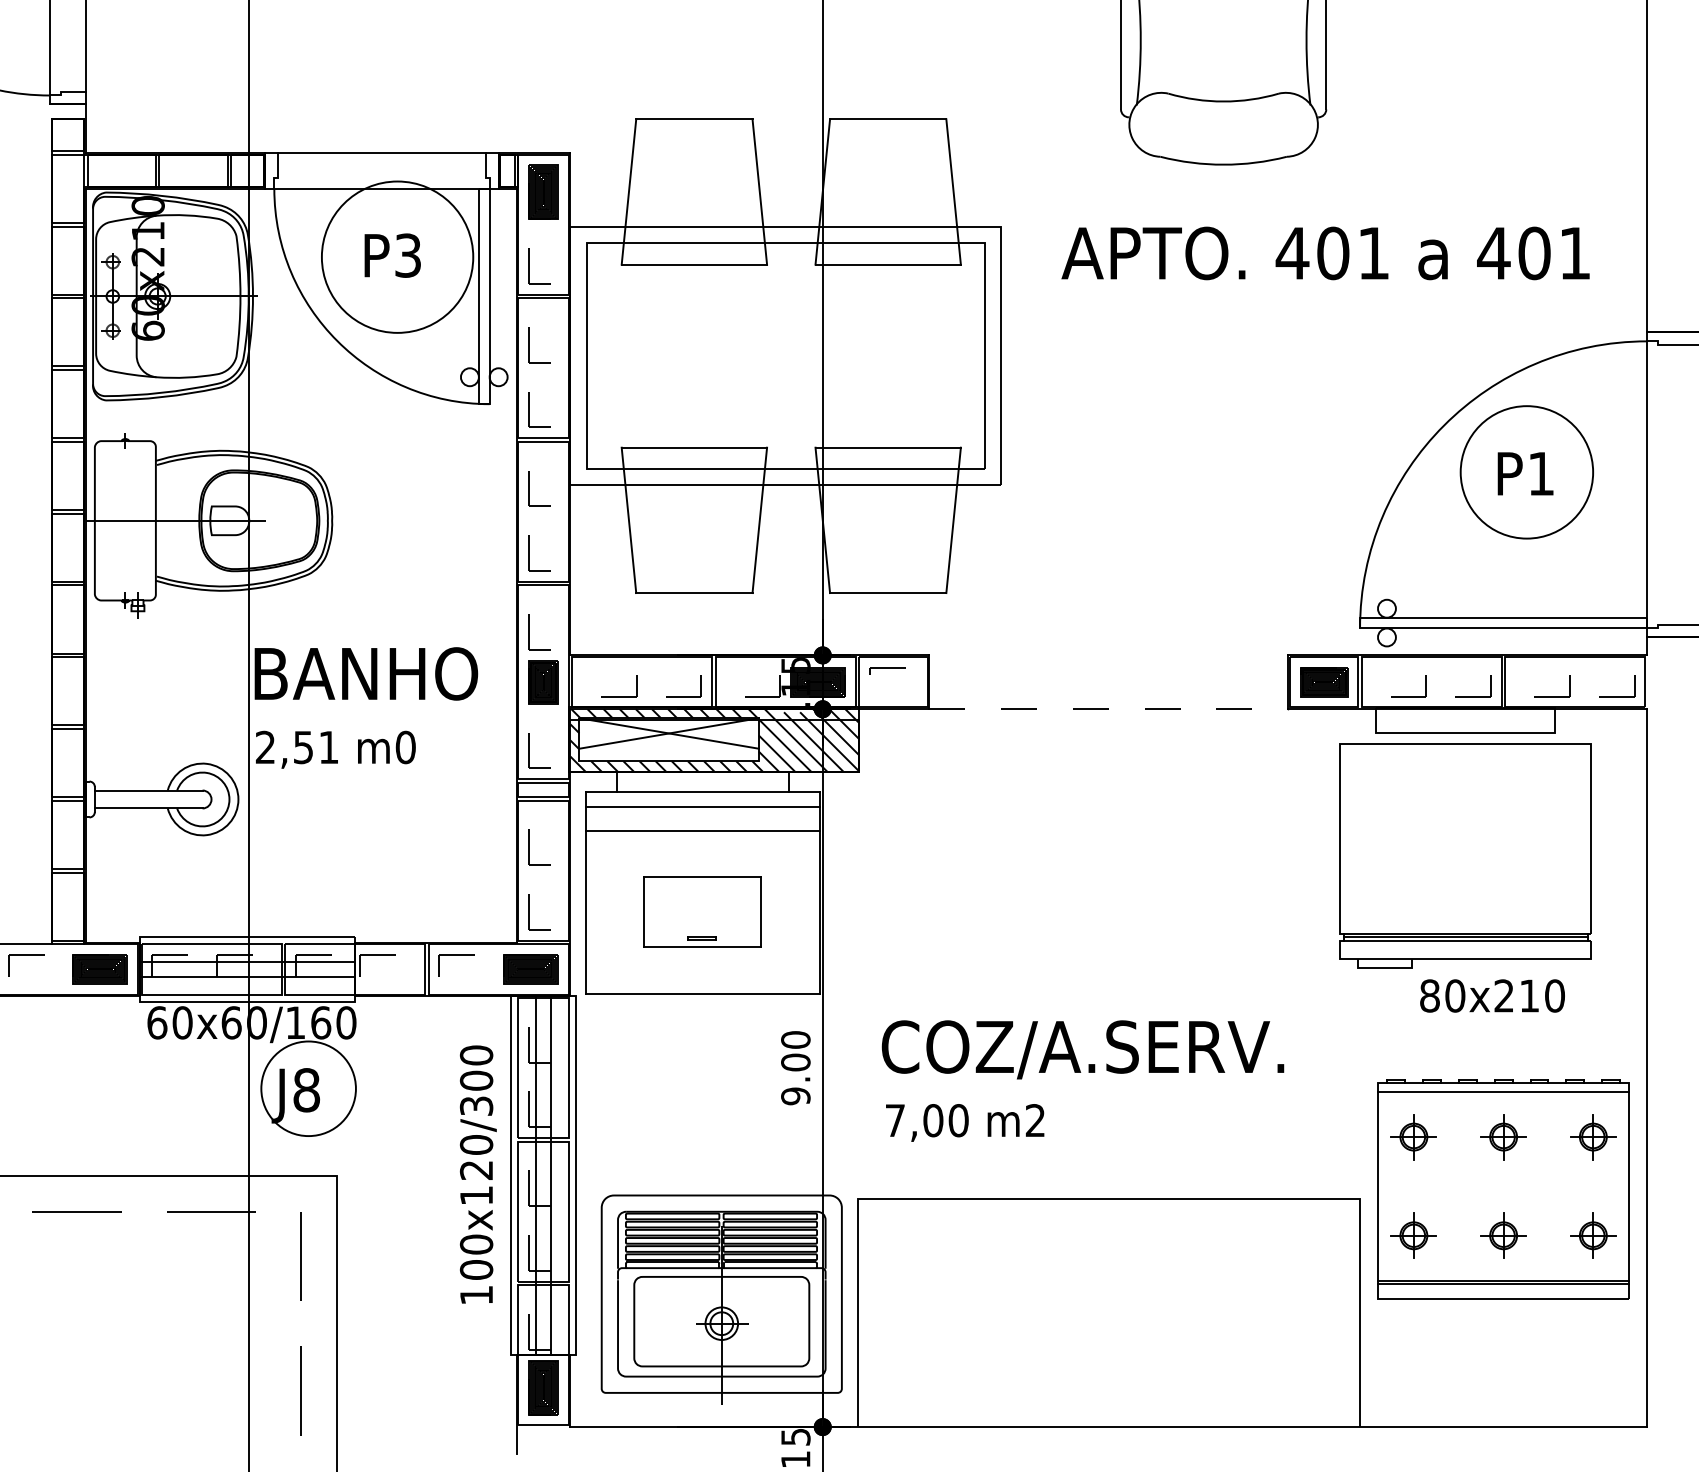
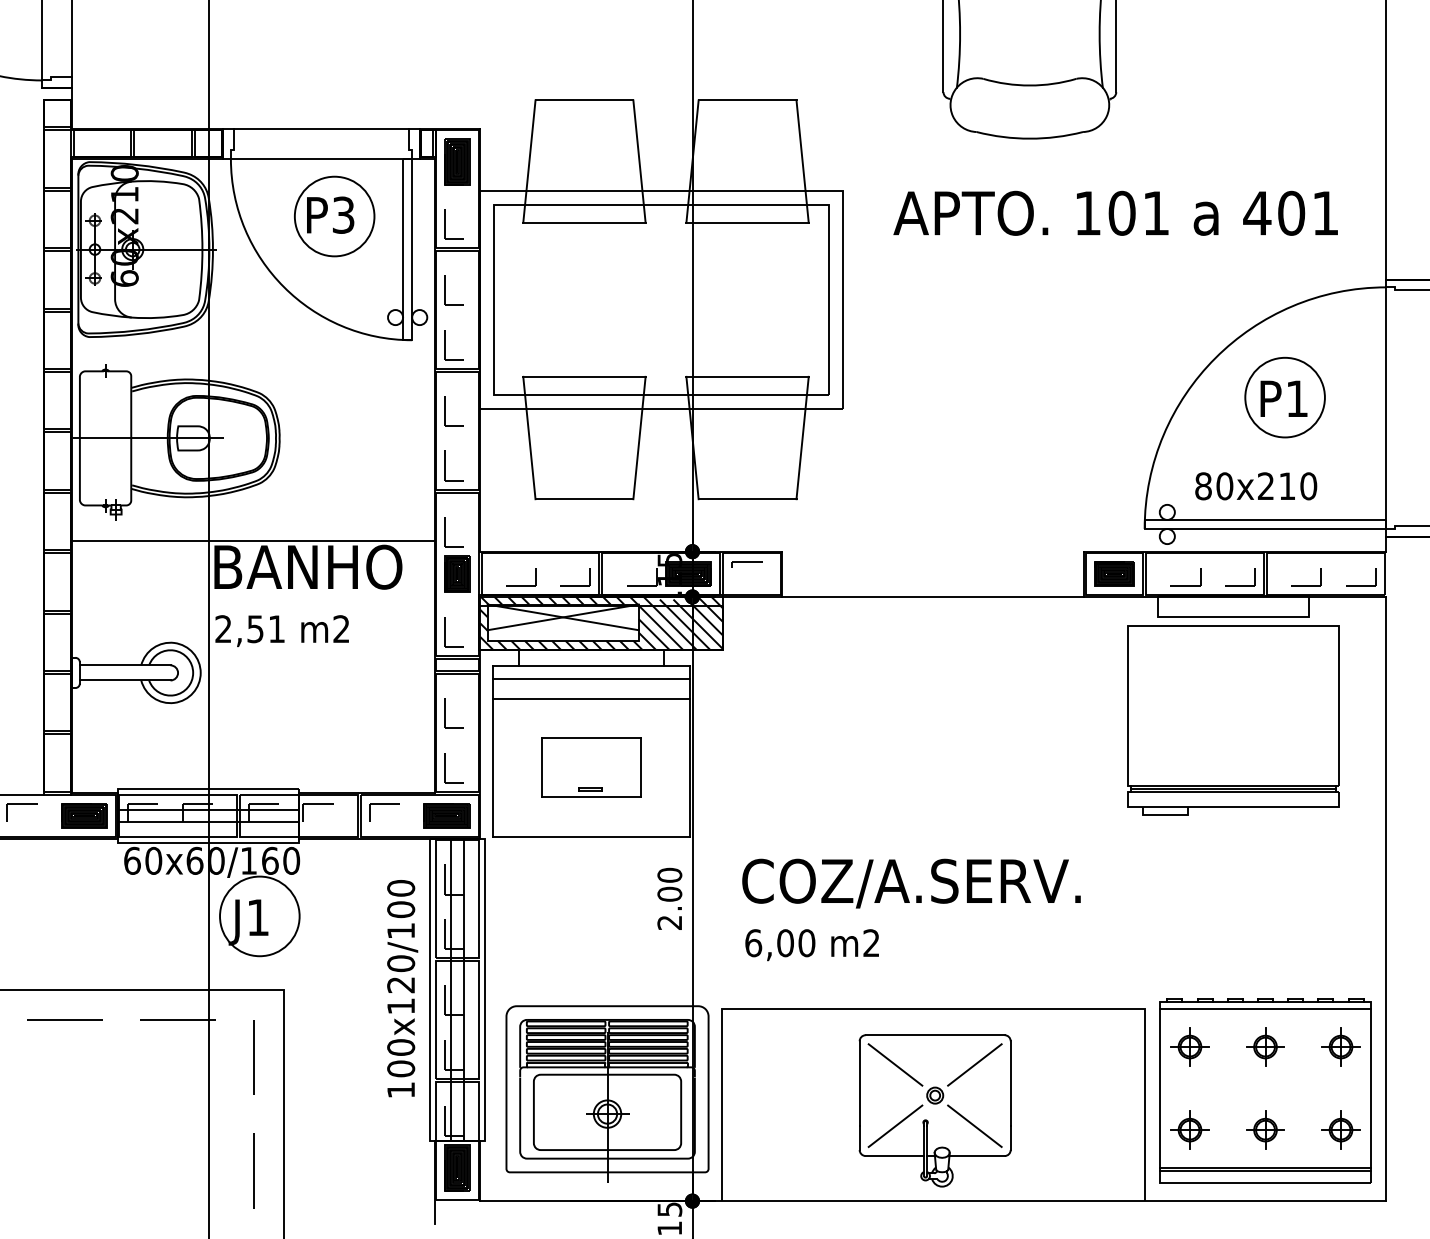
text: (1292, 253) -> (1087, 213), 401 -> 101
circle: (397, 257) -> (334, 216), size x0.62
circle: (1526, 472) -> (1284, 397), size x0.71
line: (301, 643) -> (253, 541), added
line: (1109, 708) -> (933, 596), dashed -> solid
text: (405, 747) -> (341, 629), m0 -> m2
text: (1492, 996) -> (1256, 486), moved
text: (307, 1090) -> (258, 917), J8 -> J1
text: (795, 1096) -> (669, 922), 9.00 -> 2.00
text: (476, 1106) -> (401, 931), 100x120/300 -> 100x120/100
text: (895, 1120) -> (753, 943), 7,00 -> 6,00
part: (1503, 1188) -> (1265, 1090), moved
part: (1110, 1319) -> (934, 1110), added

